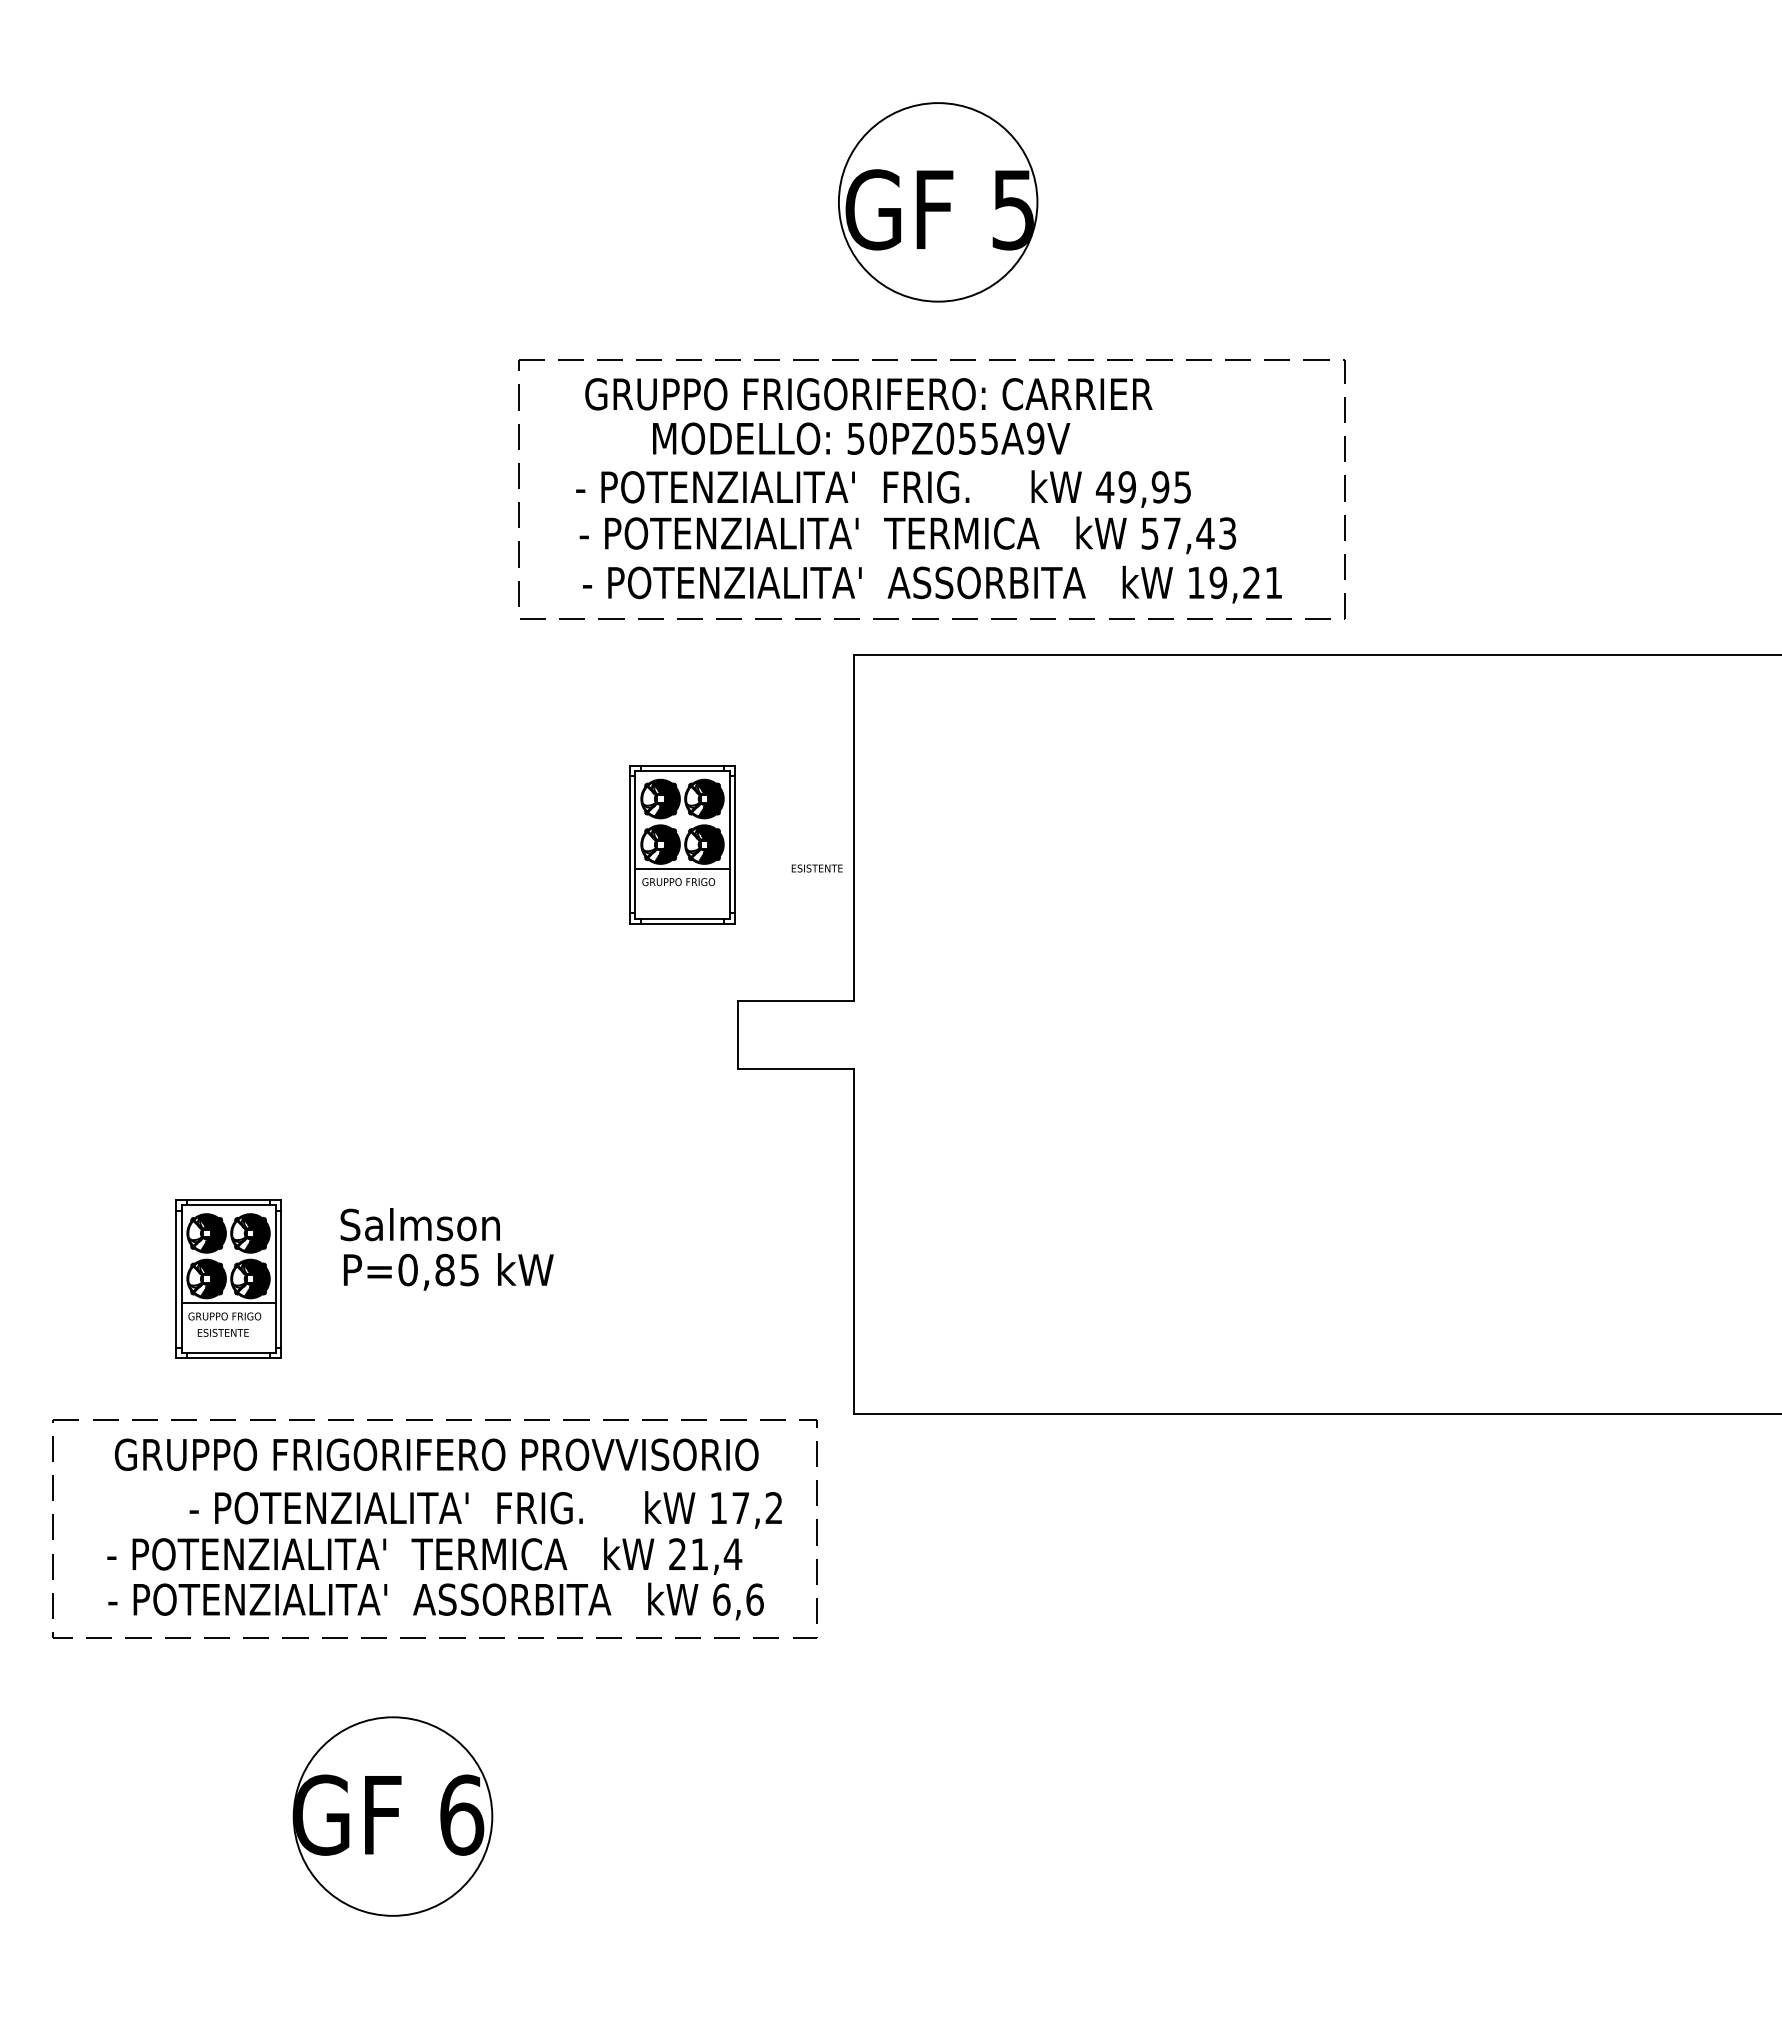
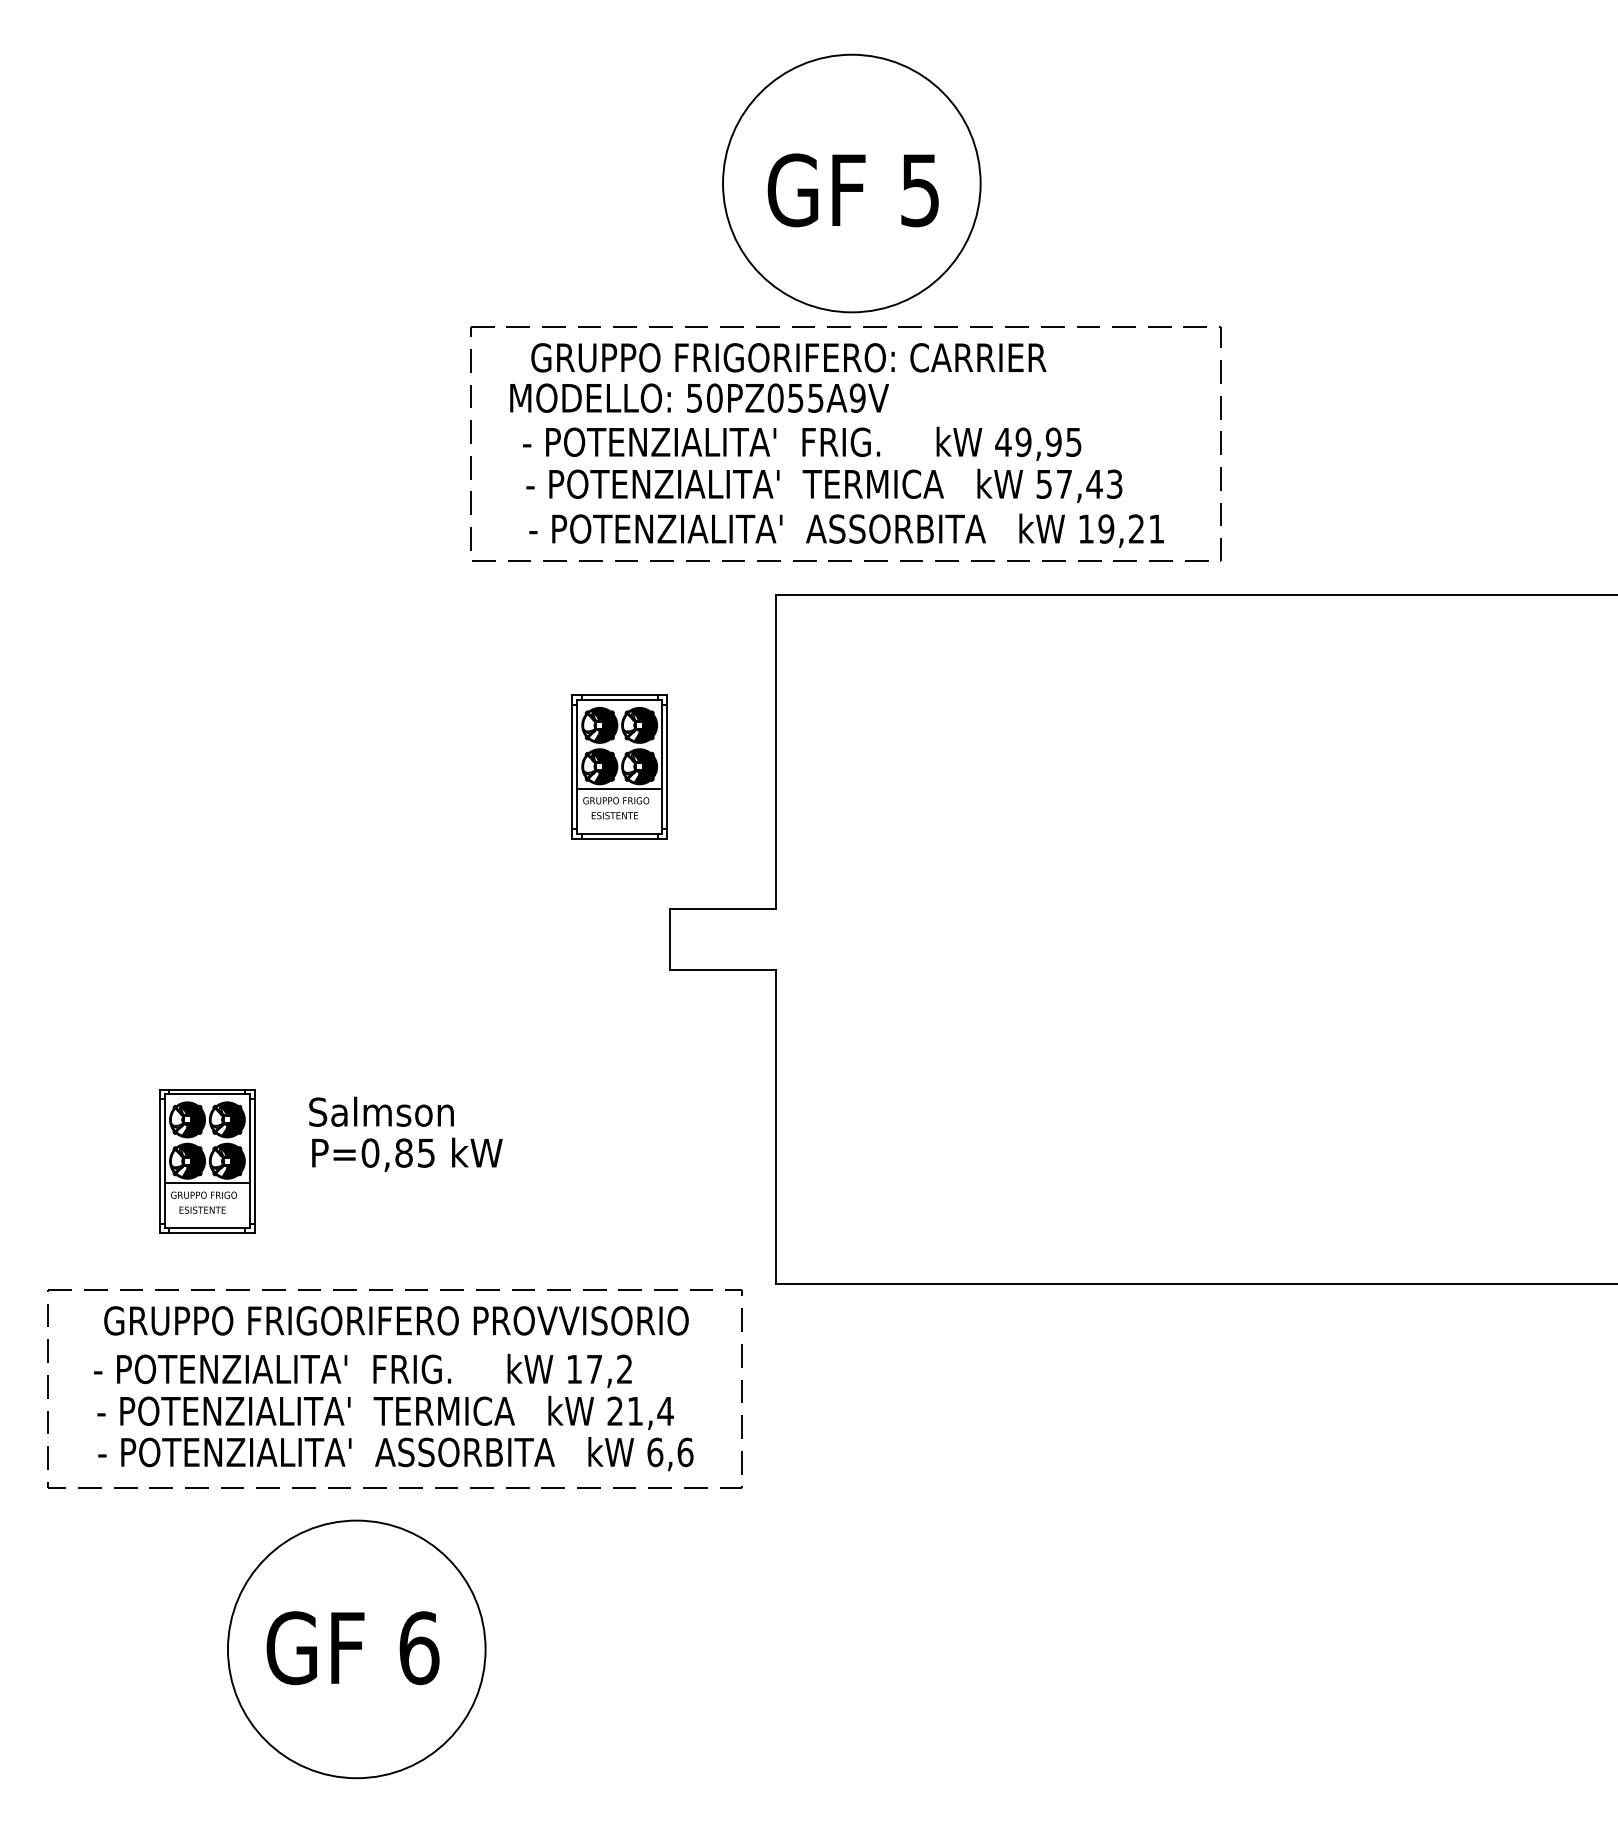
circle: (938, 202) -> (852, 183), size x1.43
text: (861, 438) -> (699, 397), moved
text: (816, 868) -> (614, 815), moved
text: (485, 1509) -> (362, 1370), moved
circle: (392, 1816) -> (356, 1649), size x1.43

